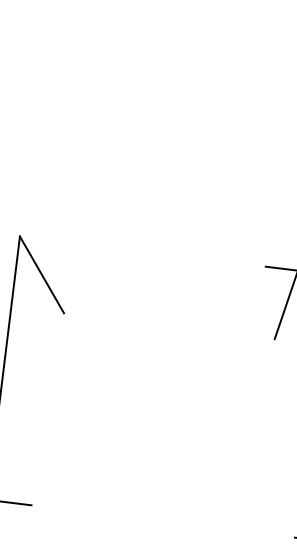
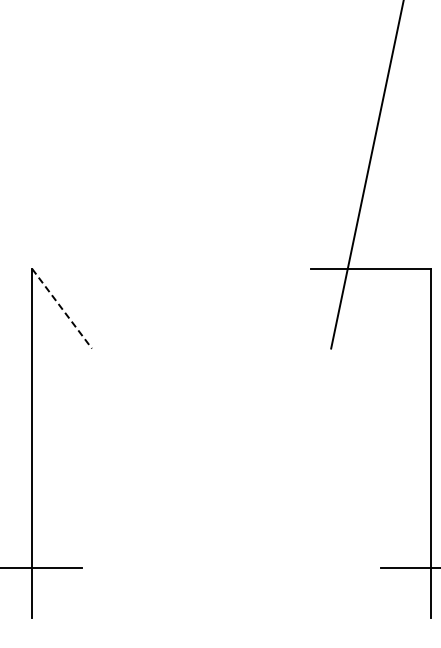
line: (42, 274) -> (62, 308), solid -> dashed

